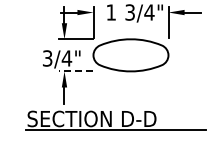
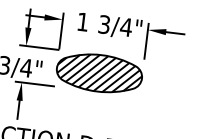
hatch: (131, 55) -> (100, 73), added
line: (75, 71) -> (34, 84), dashed -> solid

